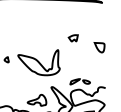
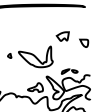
part: (73, 38) -> (62, 36), size x1.67

